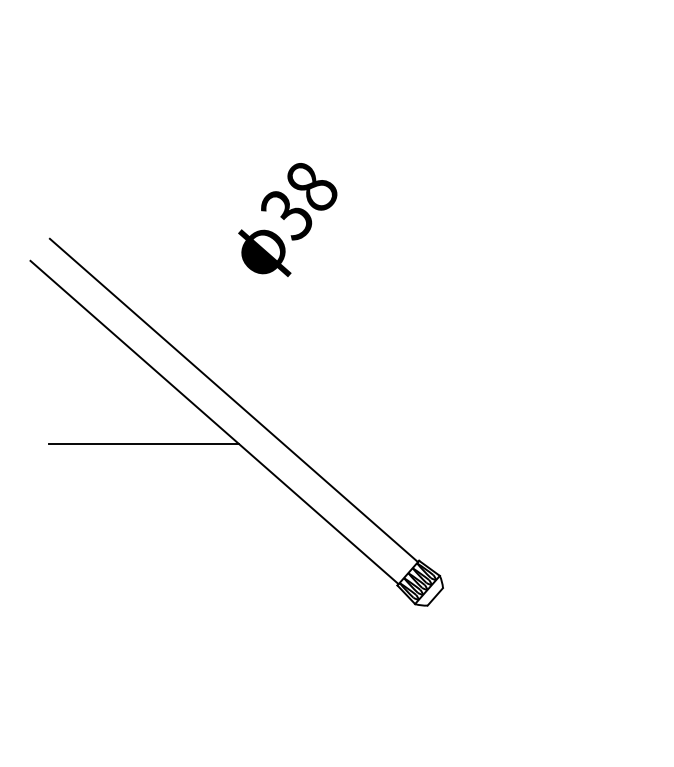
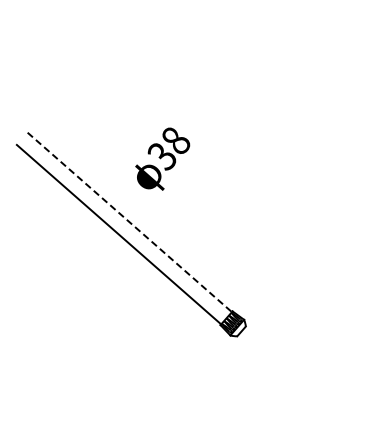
text: (287, 218) -> (162, 158), moved
line: (233, 400) -> (129, 222), solid -> dashed
line: (143, 443) -> (79, 246), removed

